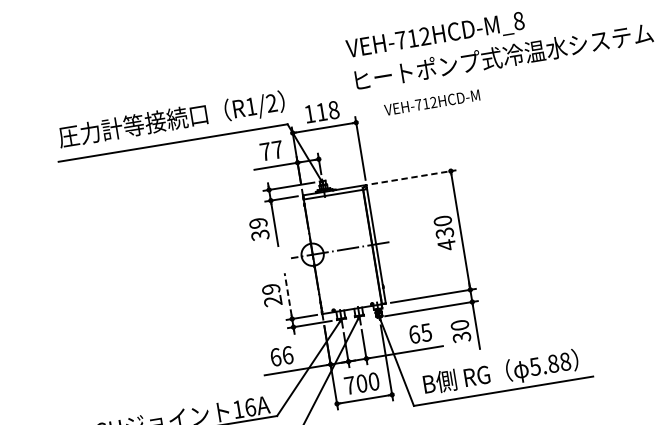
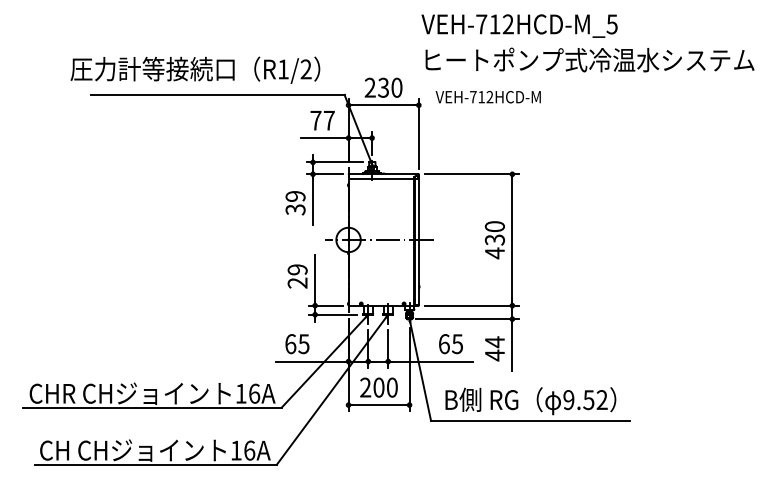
text: (518, 21) -> (611, 24), VEH-712HCD-M_8 -> VEH-712HCD-M_5
text: (431, 102) -> (487, 96), moved
text: (321, 111) -> (383, 87), 118 -> 230
text: (171, 119) -> (195, 69), moved
line: (414, 177) -> (471, 174), dashed -> solid
line: (288, 294) -> (315, 278), dashed -> solid
text: (460, 331) -> (494, 348), 30 -> 44
text: (287, 355) -> (303, 344), 66 -> 65
text: (550, 364) -> (585, 400), 5.88 -> 9.52
text: (349, 385) -> (365, 387), 700 -> 200

